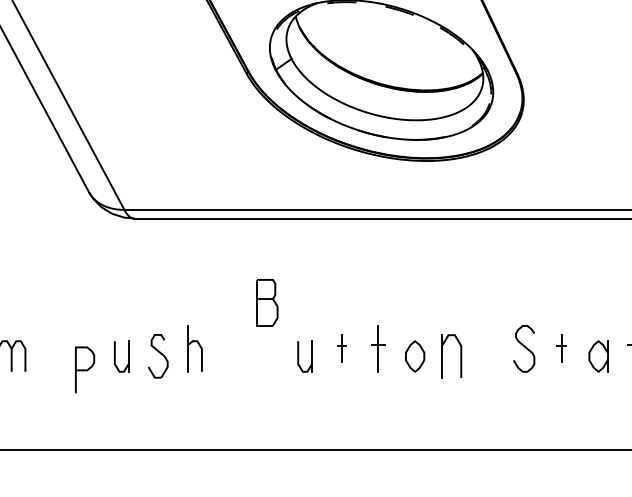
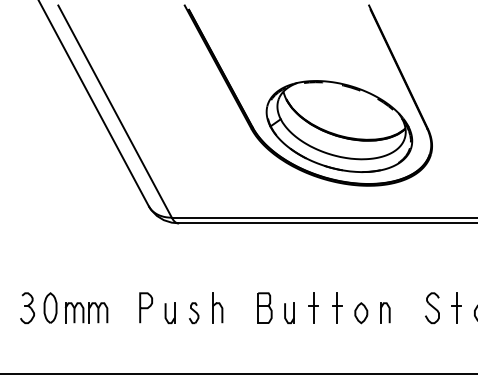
part: (266, 301) -> (264, 307), moved
part: (341, 347) -> (313, 307), size x1.67
part: (561, 347) -> (456, 307), size x1.67
part: (452, 355) -> (385, 312), size x0.71
part: (159, 356) -> (194, 313), size x0.71
curve: (83, 369) -> (145, 307), moved

